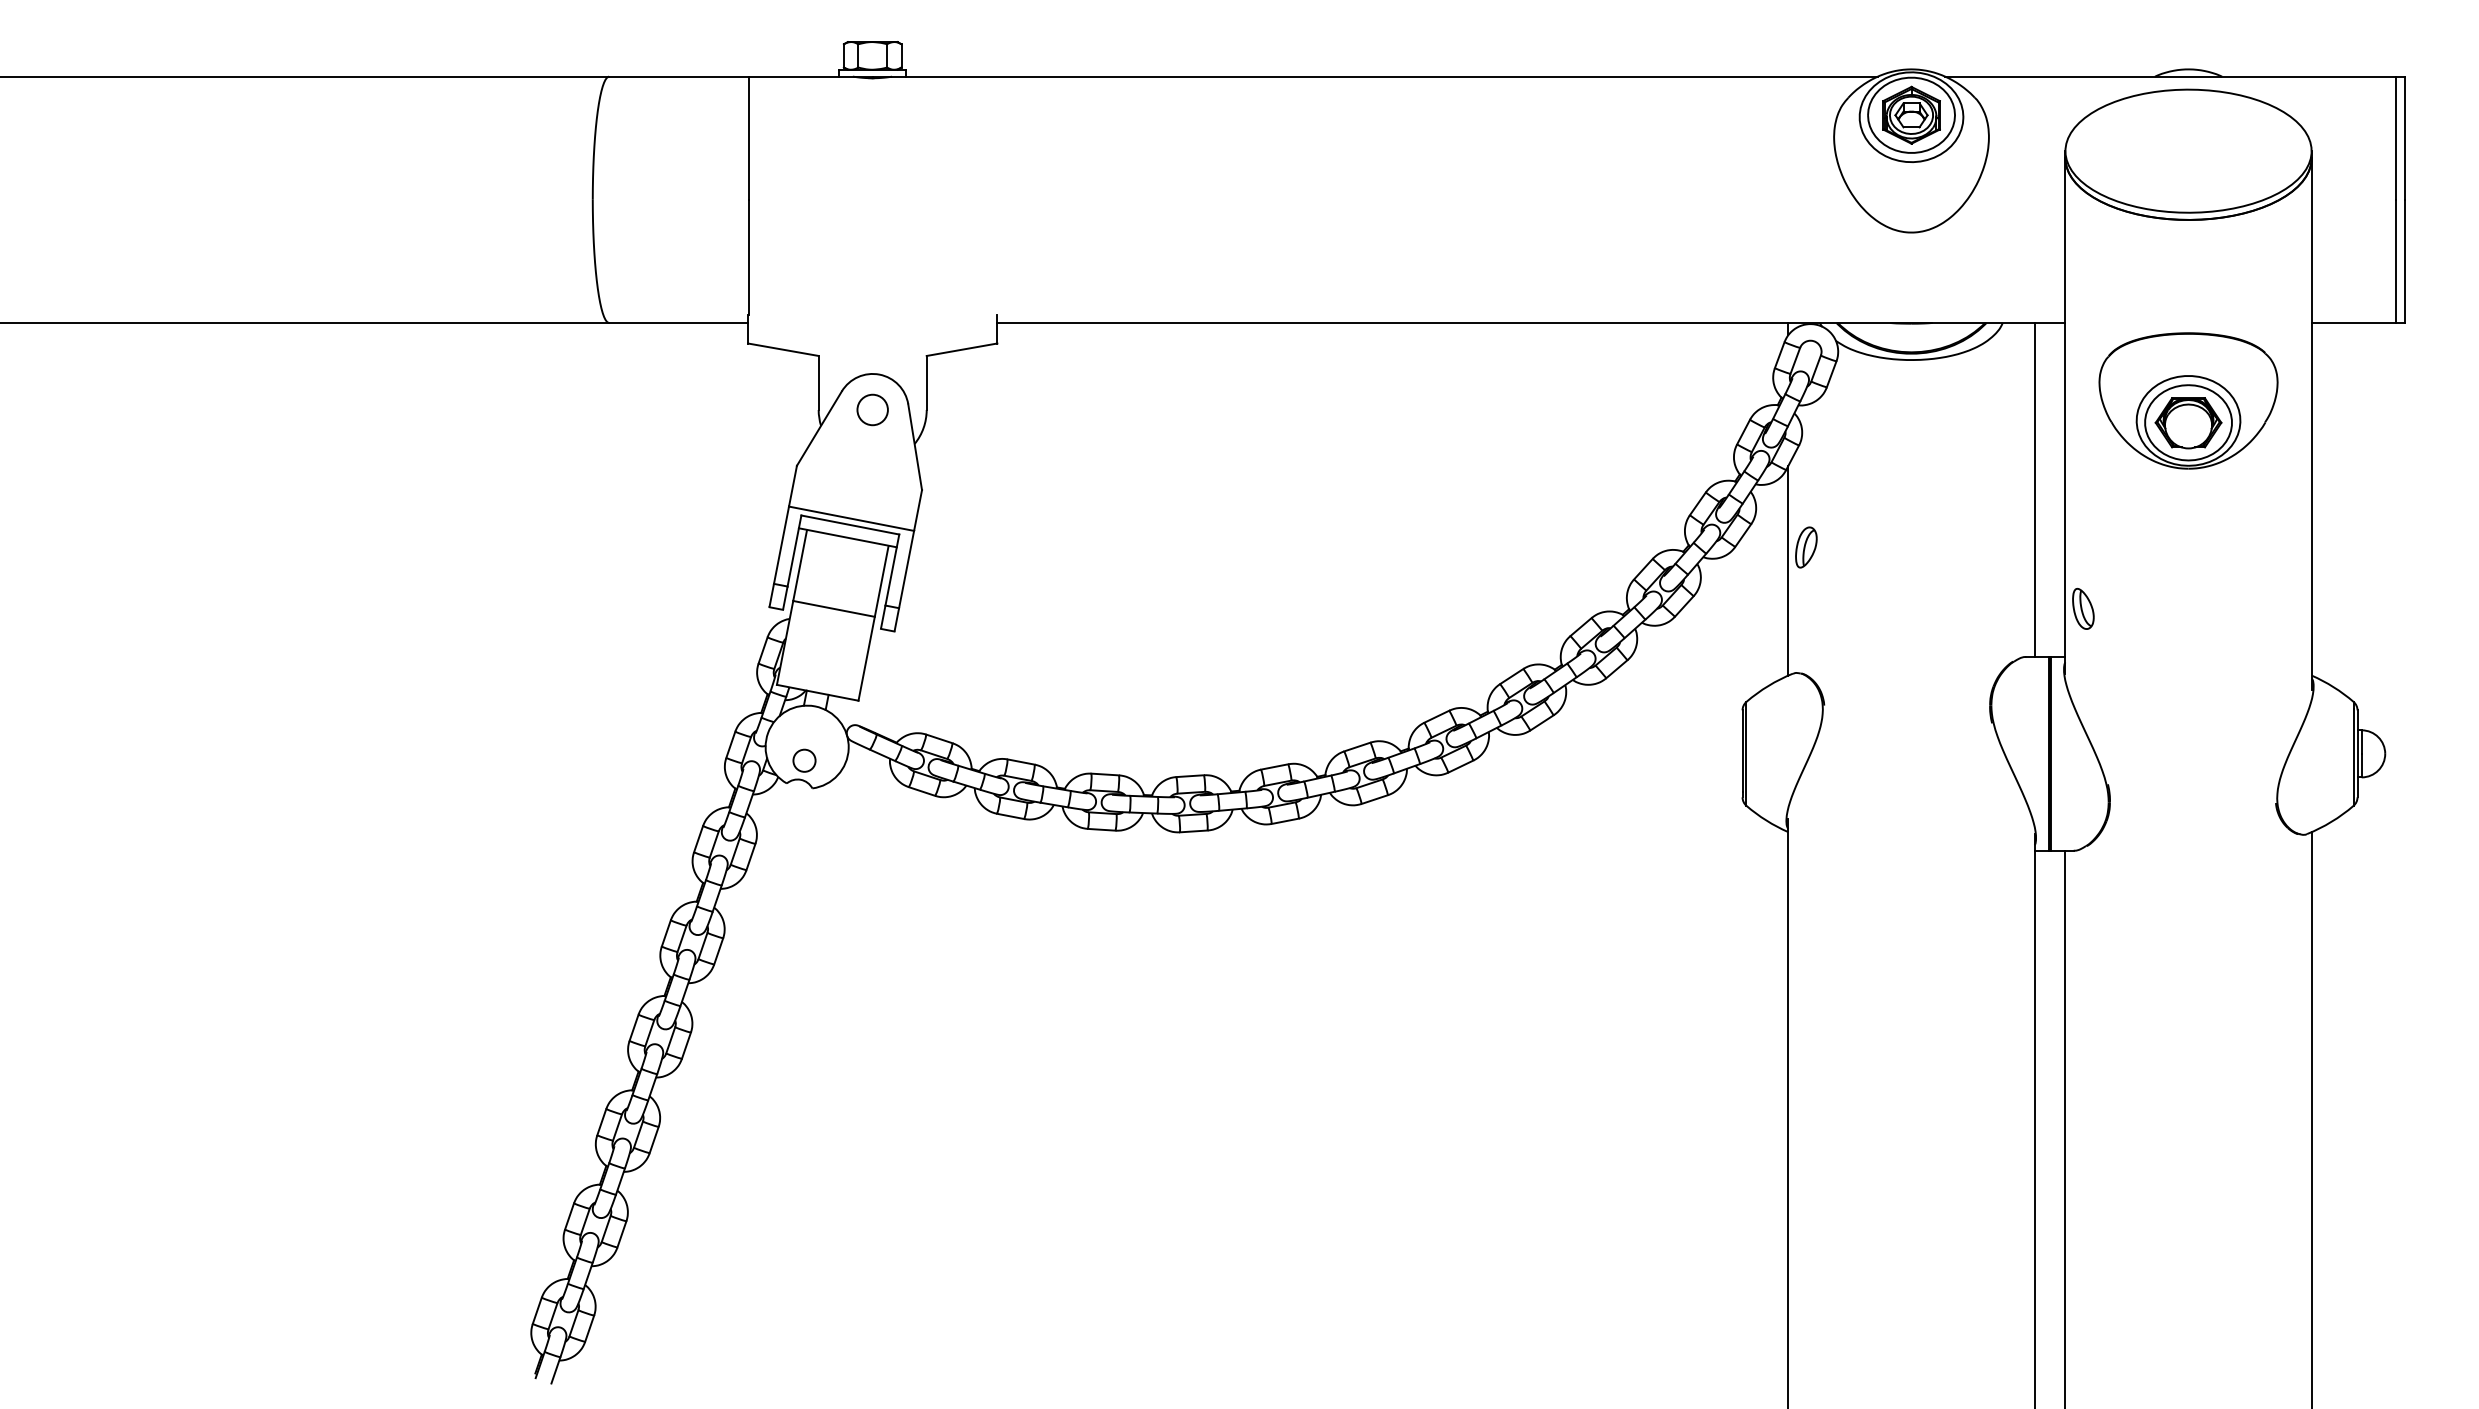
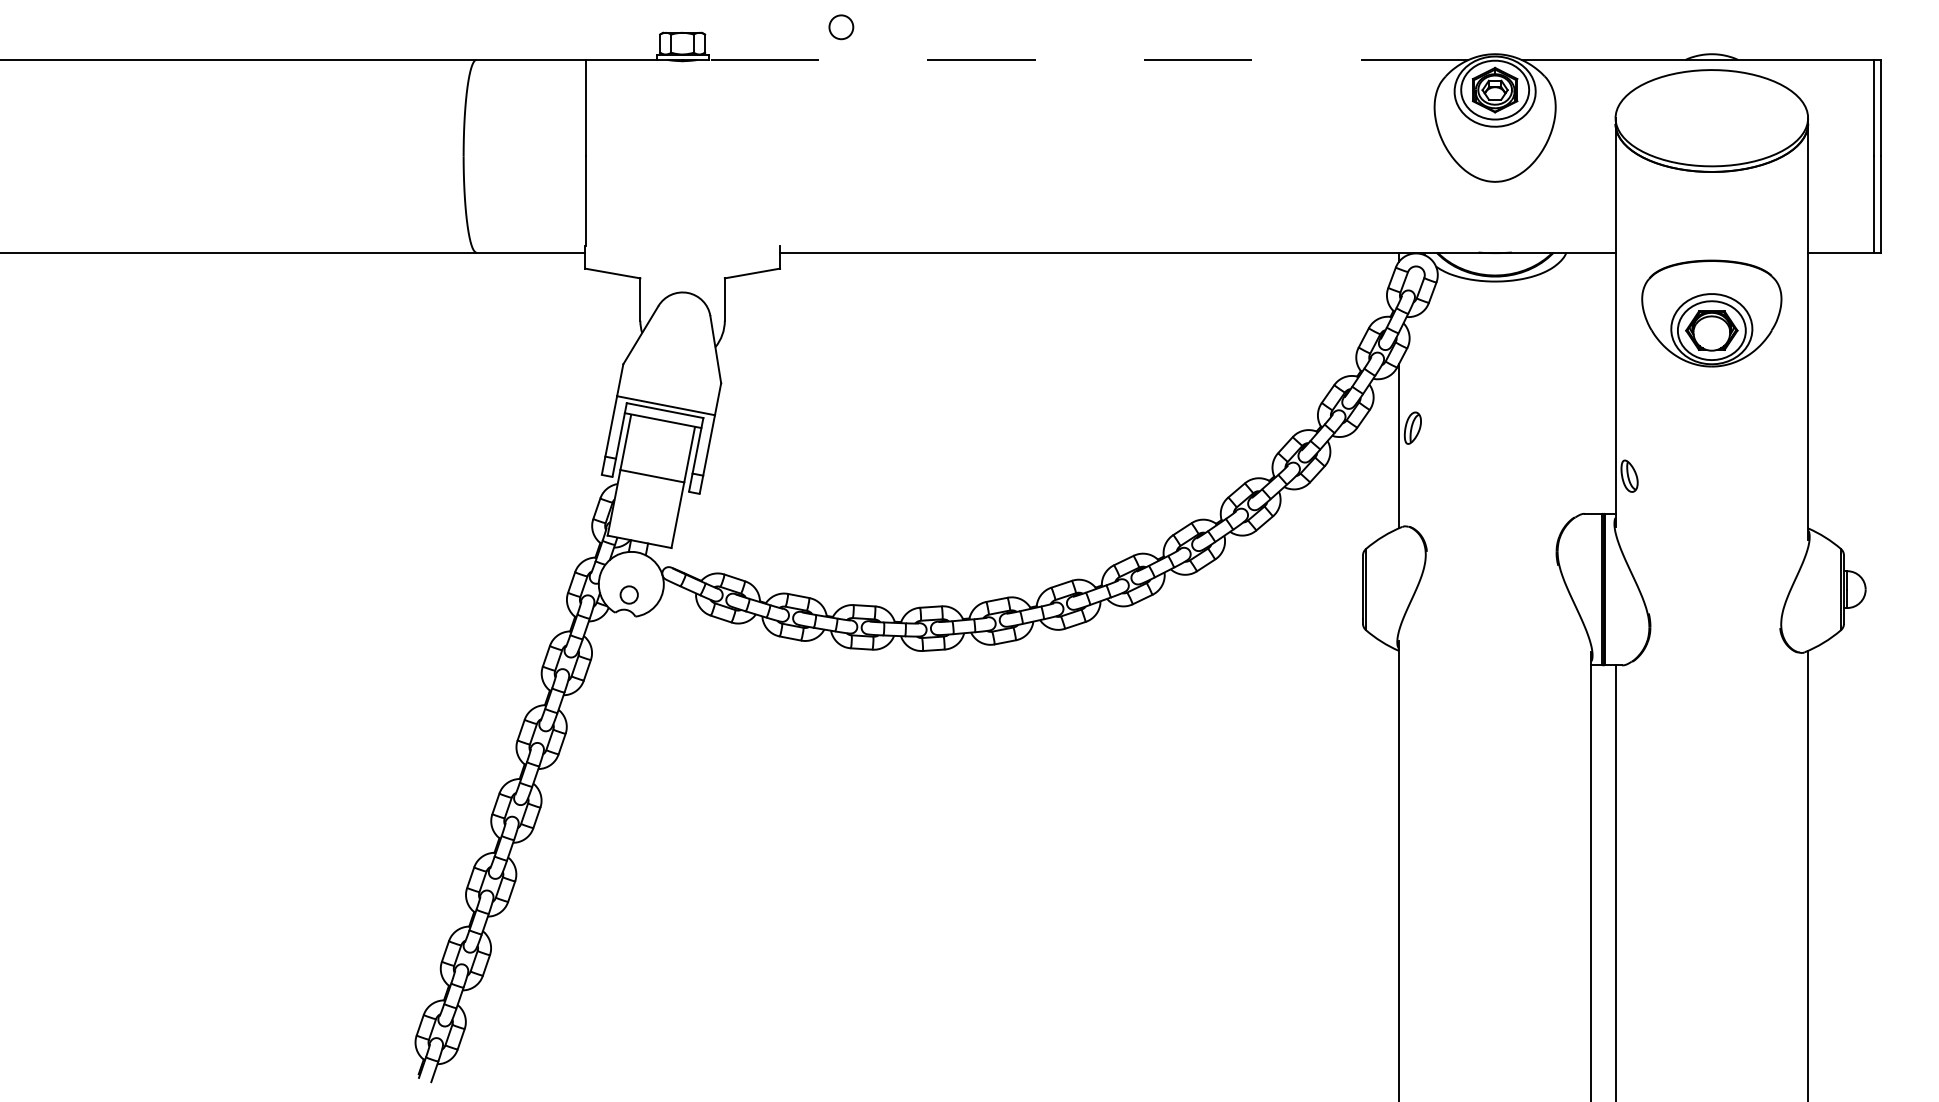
line: (1391, 76) -> (1088, 59), solid -> dashed
circle: (872, 409) -> (841, 26), moved
line: (2034, 489) -> (1591, 382), removed

